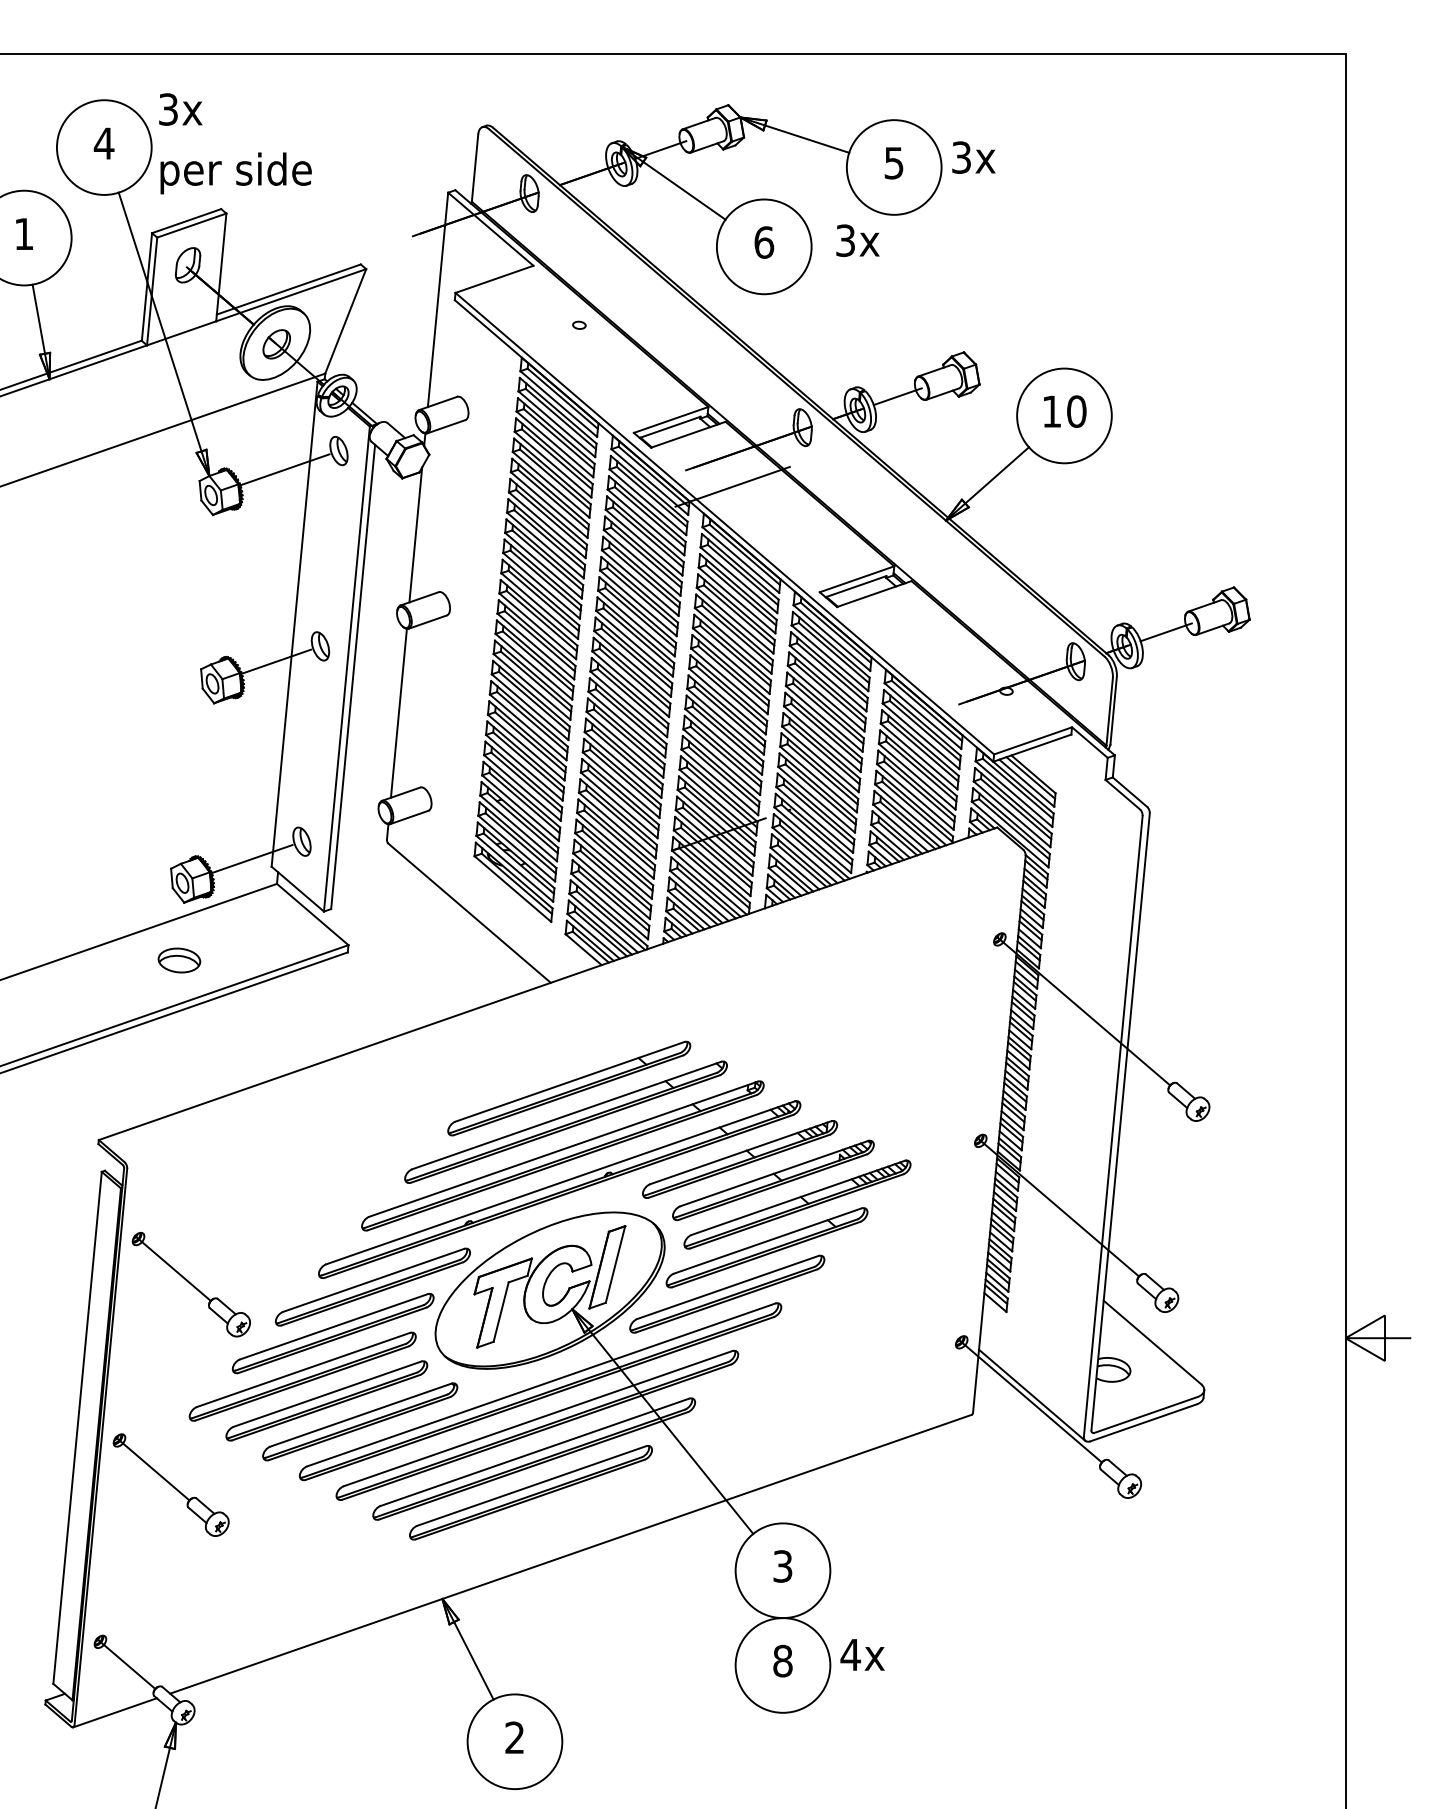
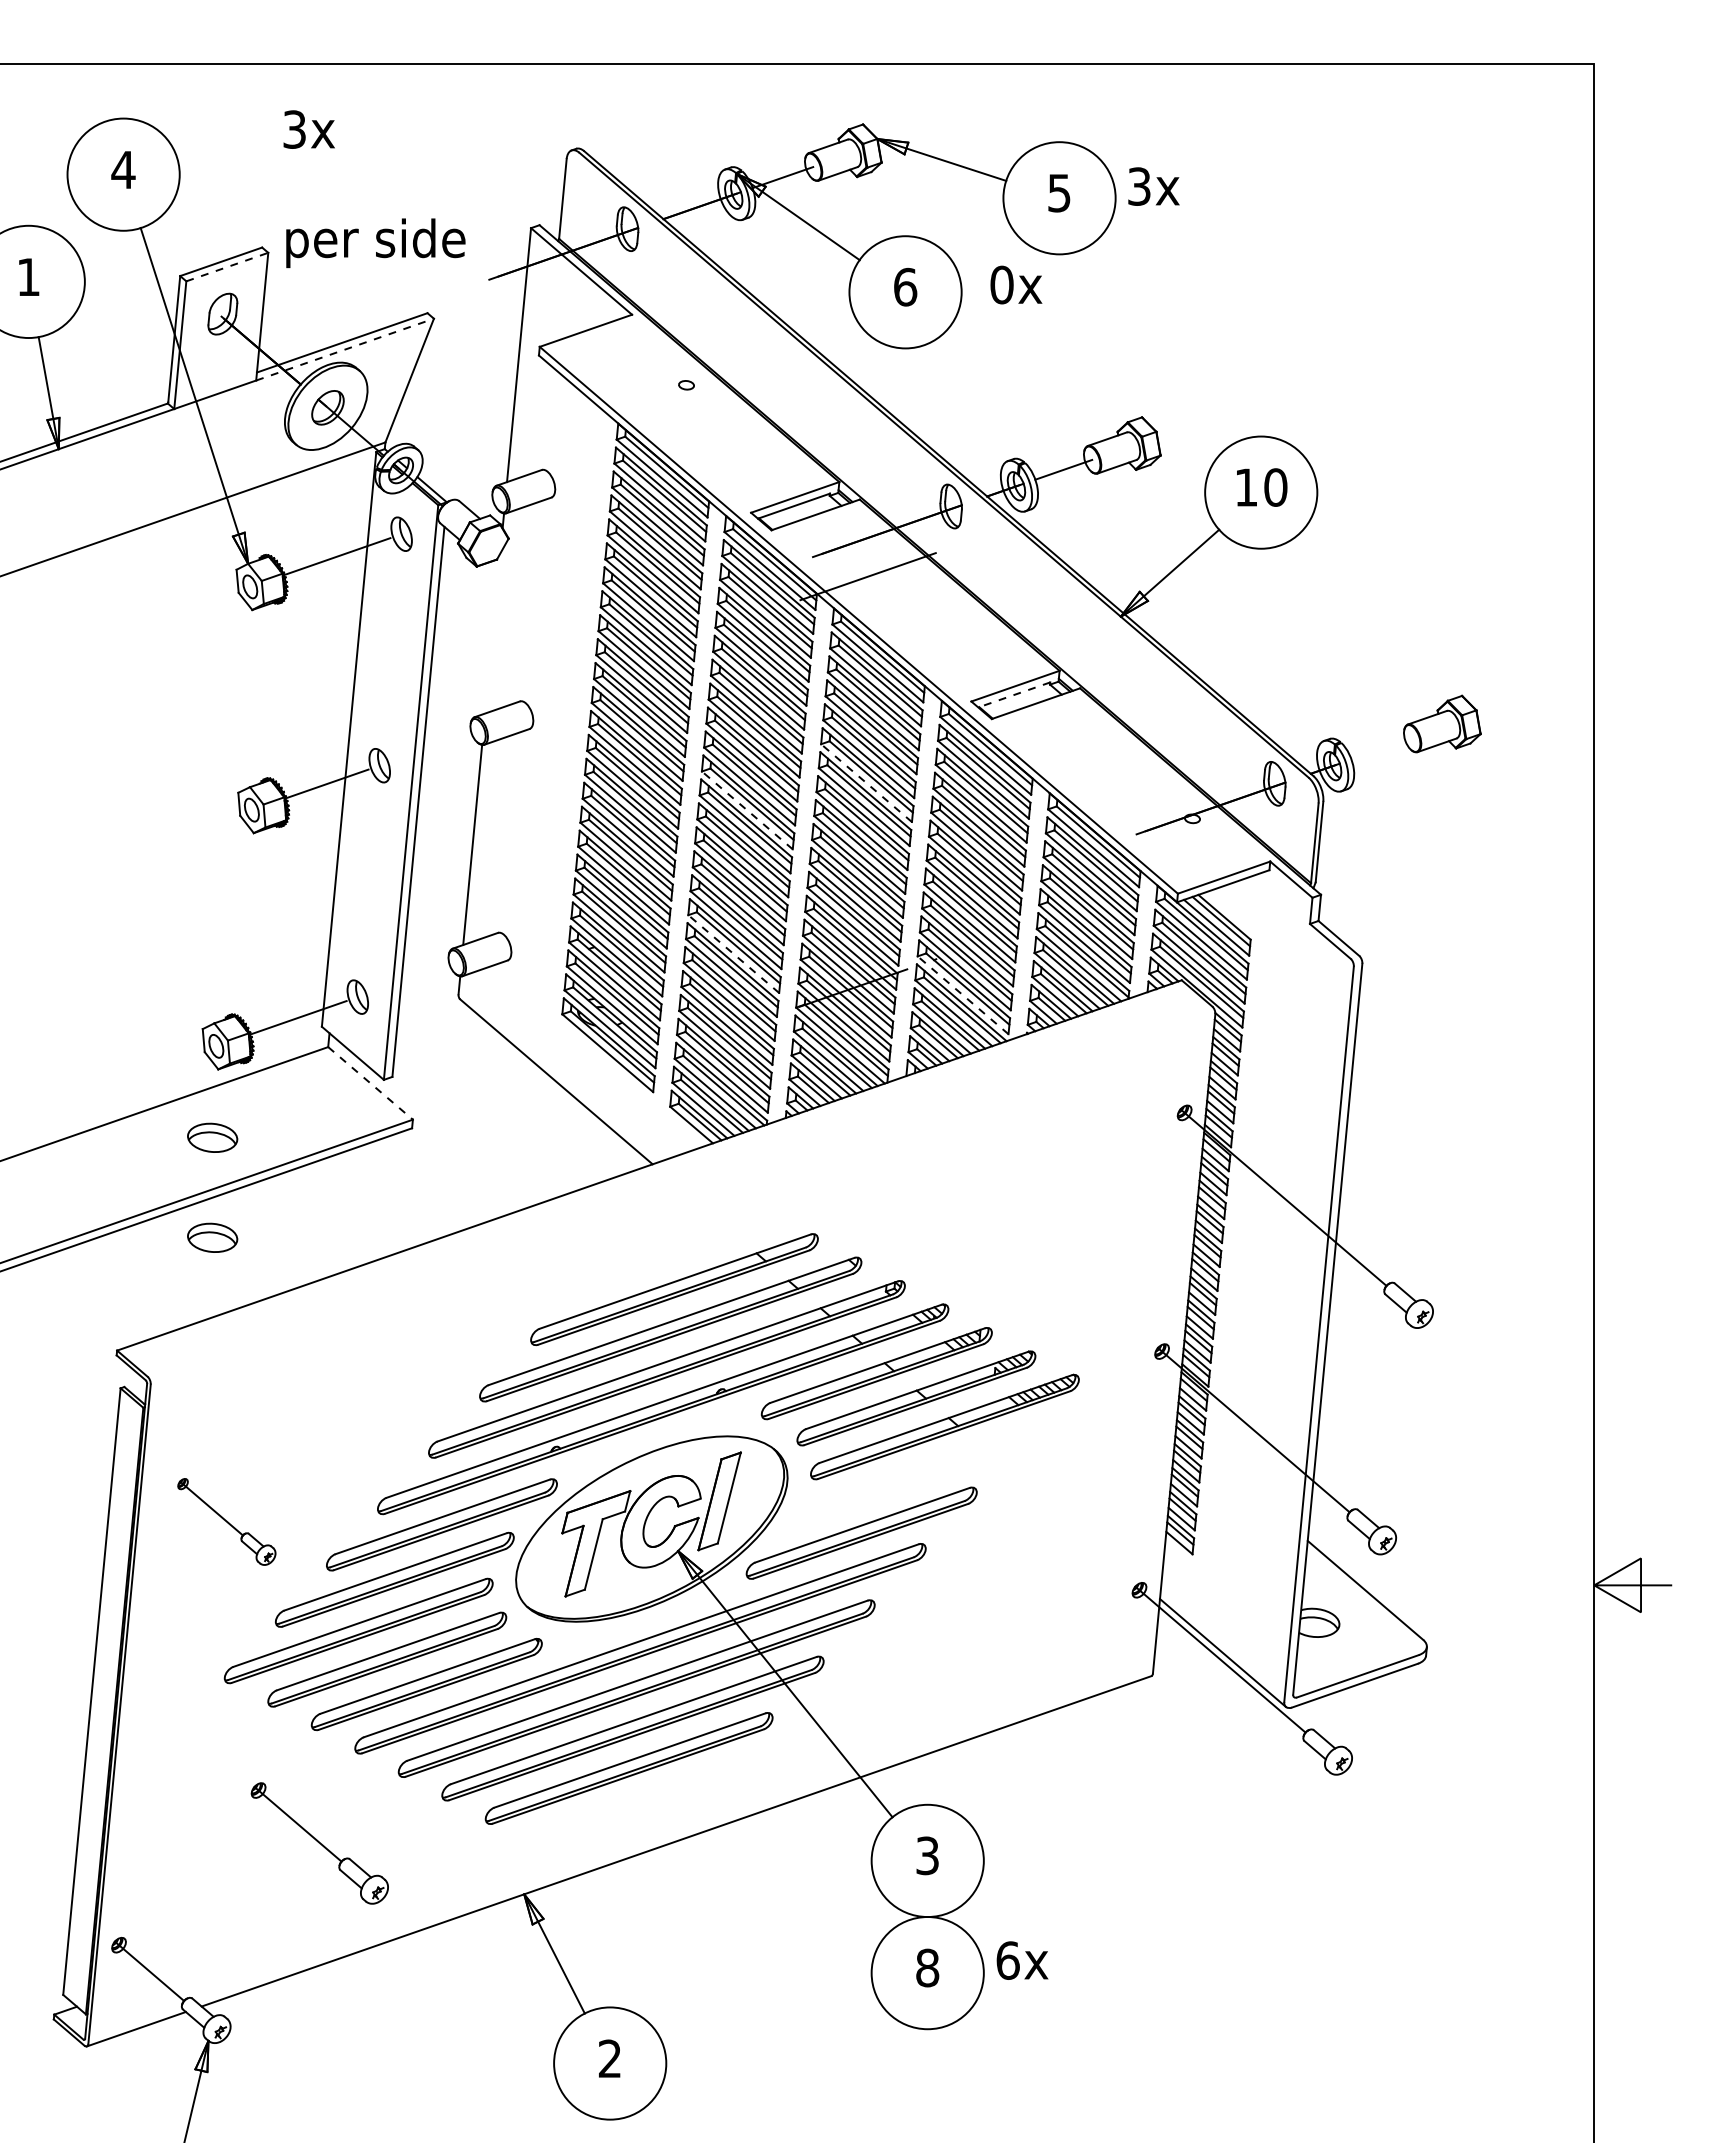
text: (180, 109) -> (308, 129), moved
text: (235, 173) -> (375, 243), moved
line: (191, 225) -> (227, 266), solid -> dashed
text: (845, 240) -> (1001, 284), 3x -> 0x
line: (291, 295) -> (345, 349), solid -> dashed
line: (415, 534) -> (492, 633), removed
line: (855, 587) -> (1013, 695), solid -> dashed
line: (1165, 631) -> (1381, 748), removed
line: (731, 661) -> (866, 783), solid -> dashed
line: (630, 684) -> (747, 810), solid -> dashed
line: (619, 805) -> (733, 954), solid -> dashed
line: (813, 840) -> (963, 995), solid -> dashed
line: (312, 914) -> (370, 1083), solid -> dashed
part: (179, 1044) -> (212, 1237), added
part: (766, 1248) -> (908, 1478), removed
part: (191, 1284) -> (226, 1521), size x0.7
part: (170, 1485) -> (319, 1843), moved
text: (850, 1654) -> (1007, 1960), 4x -> 6x

